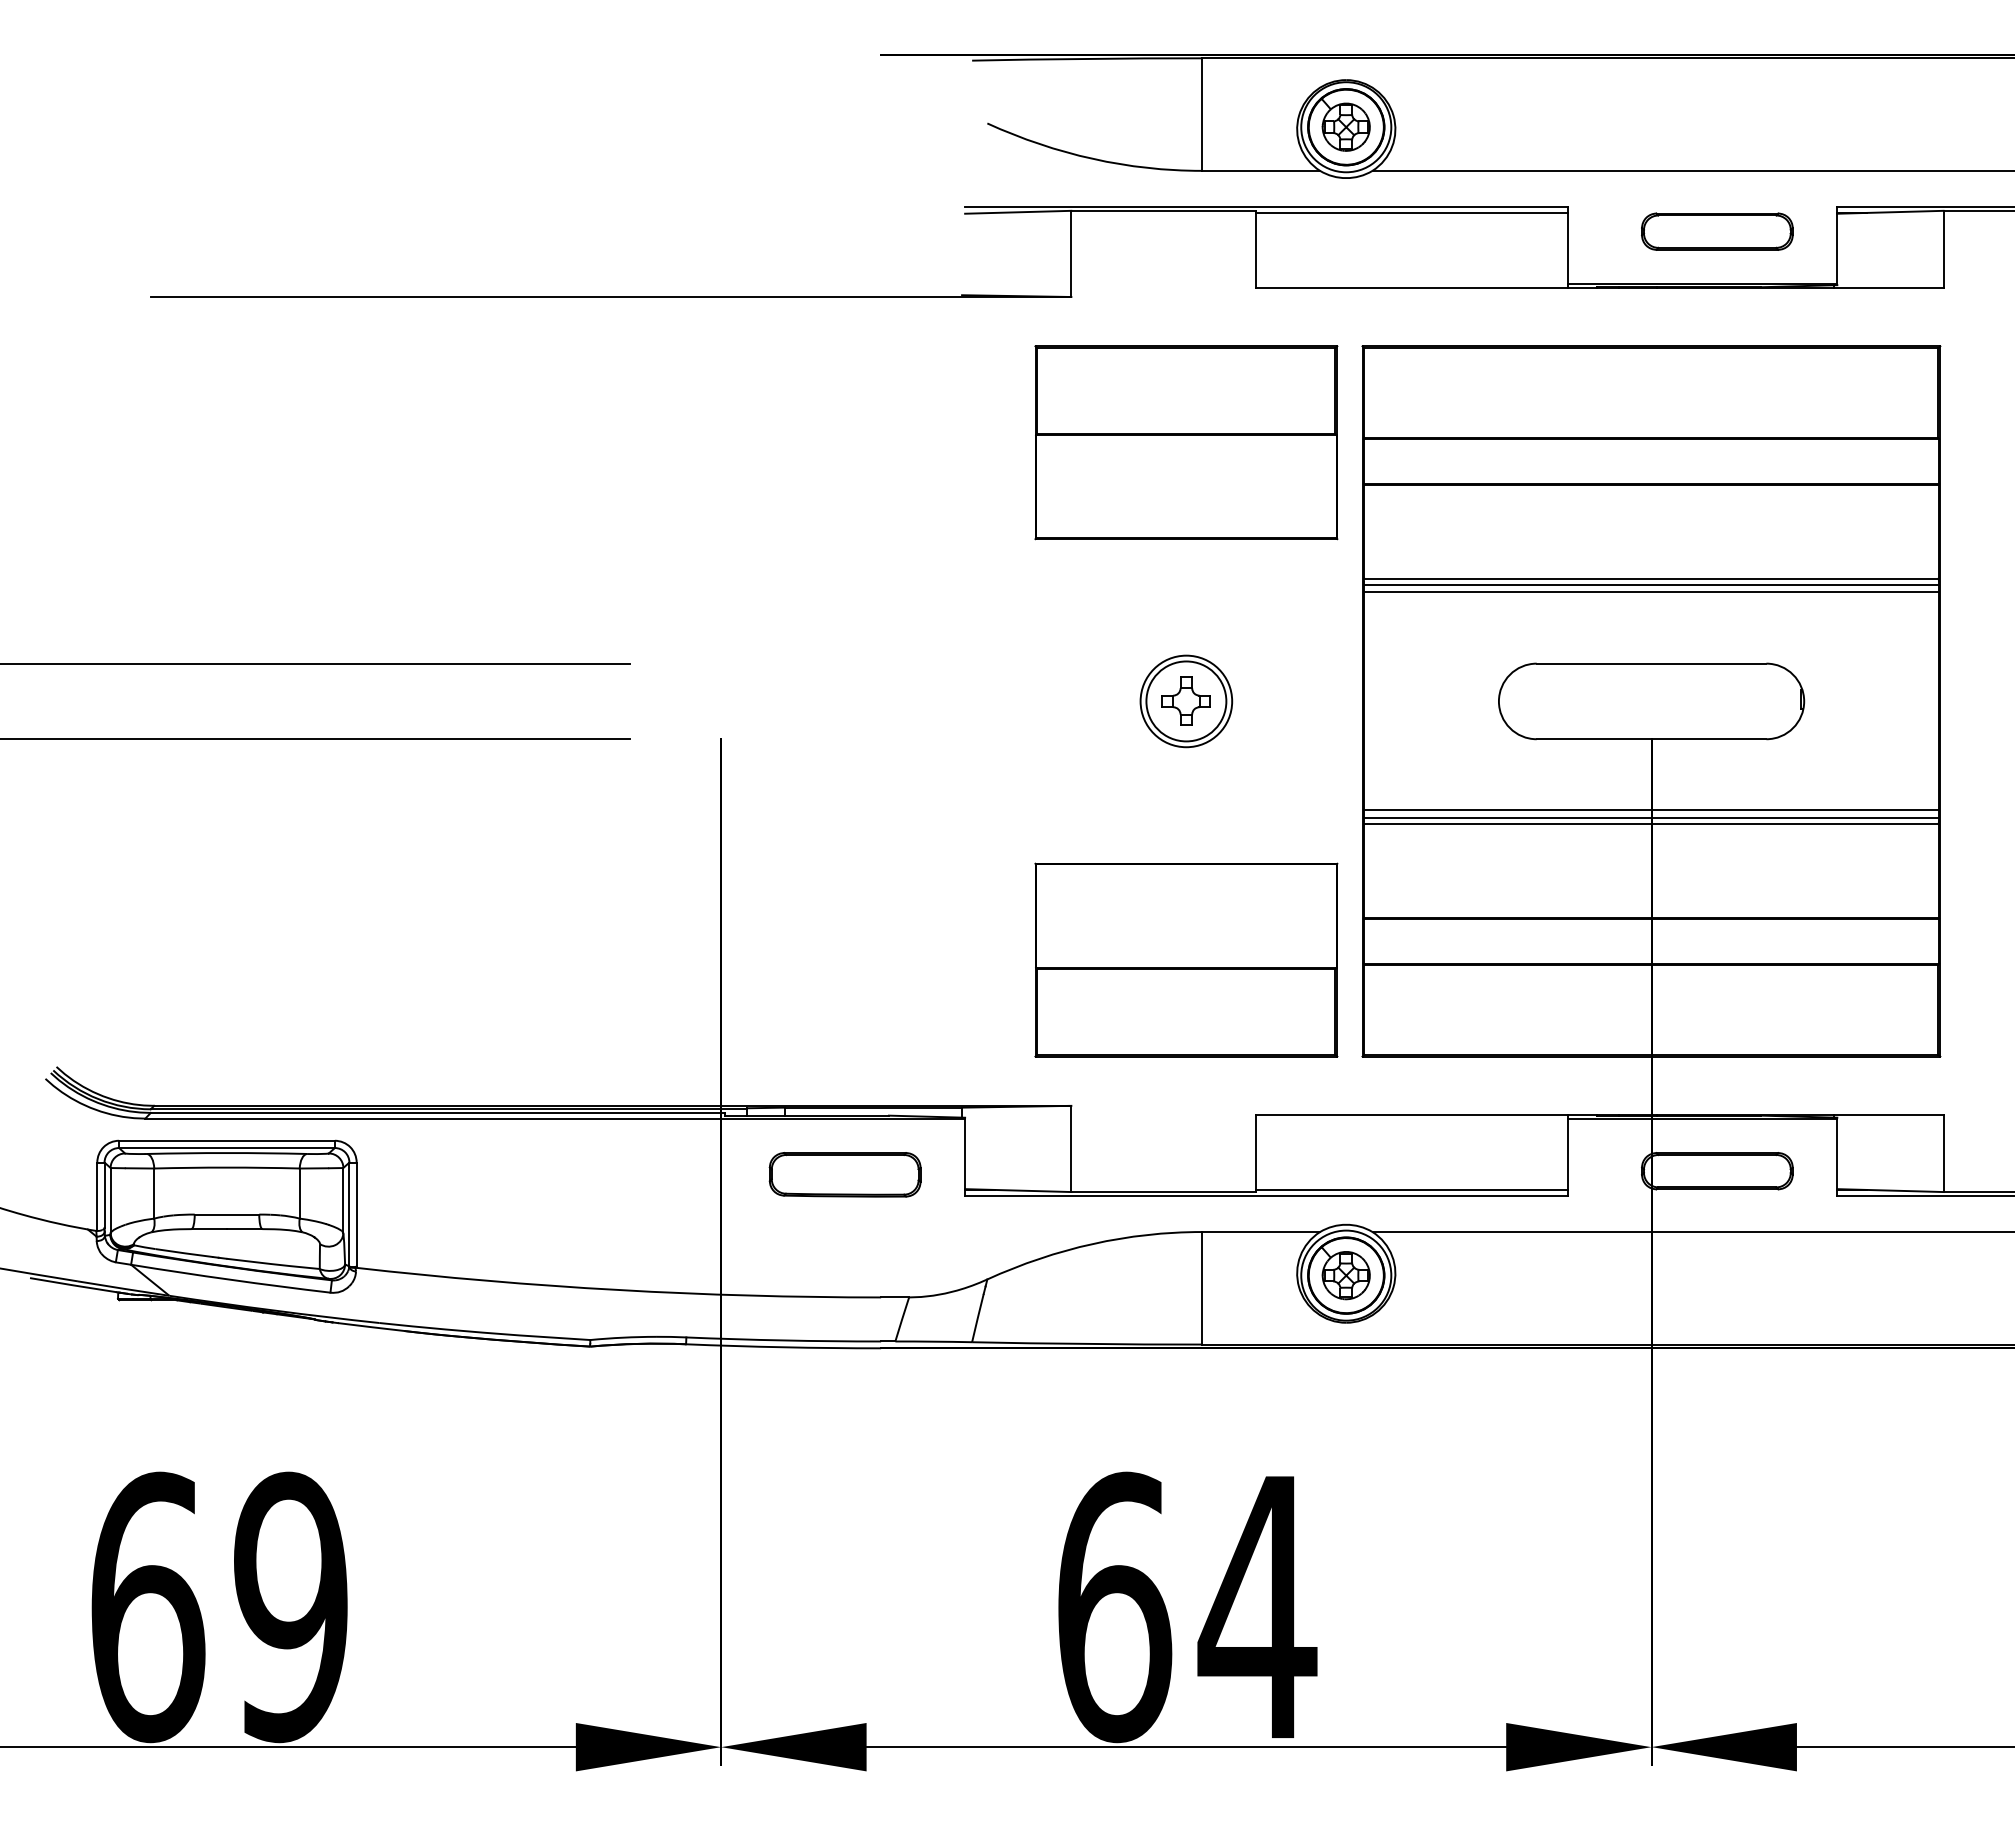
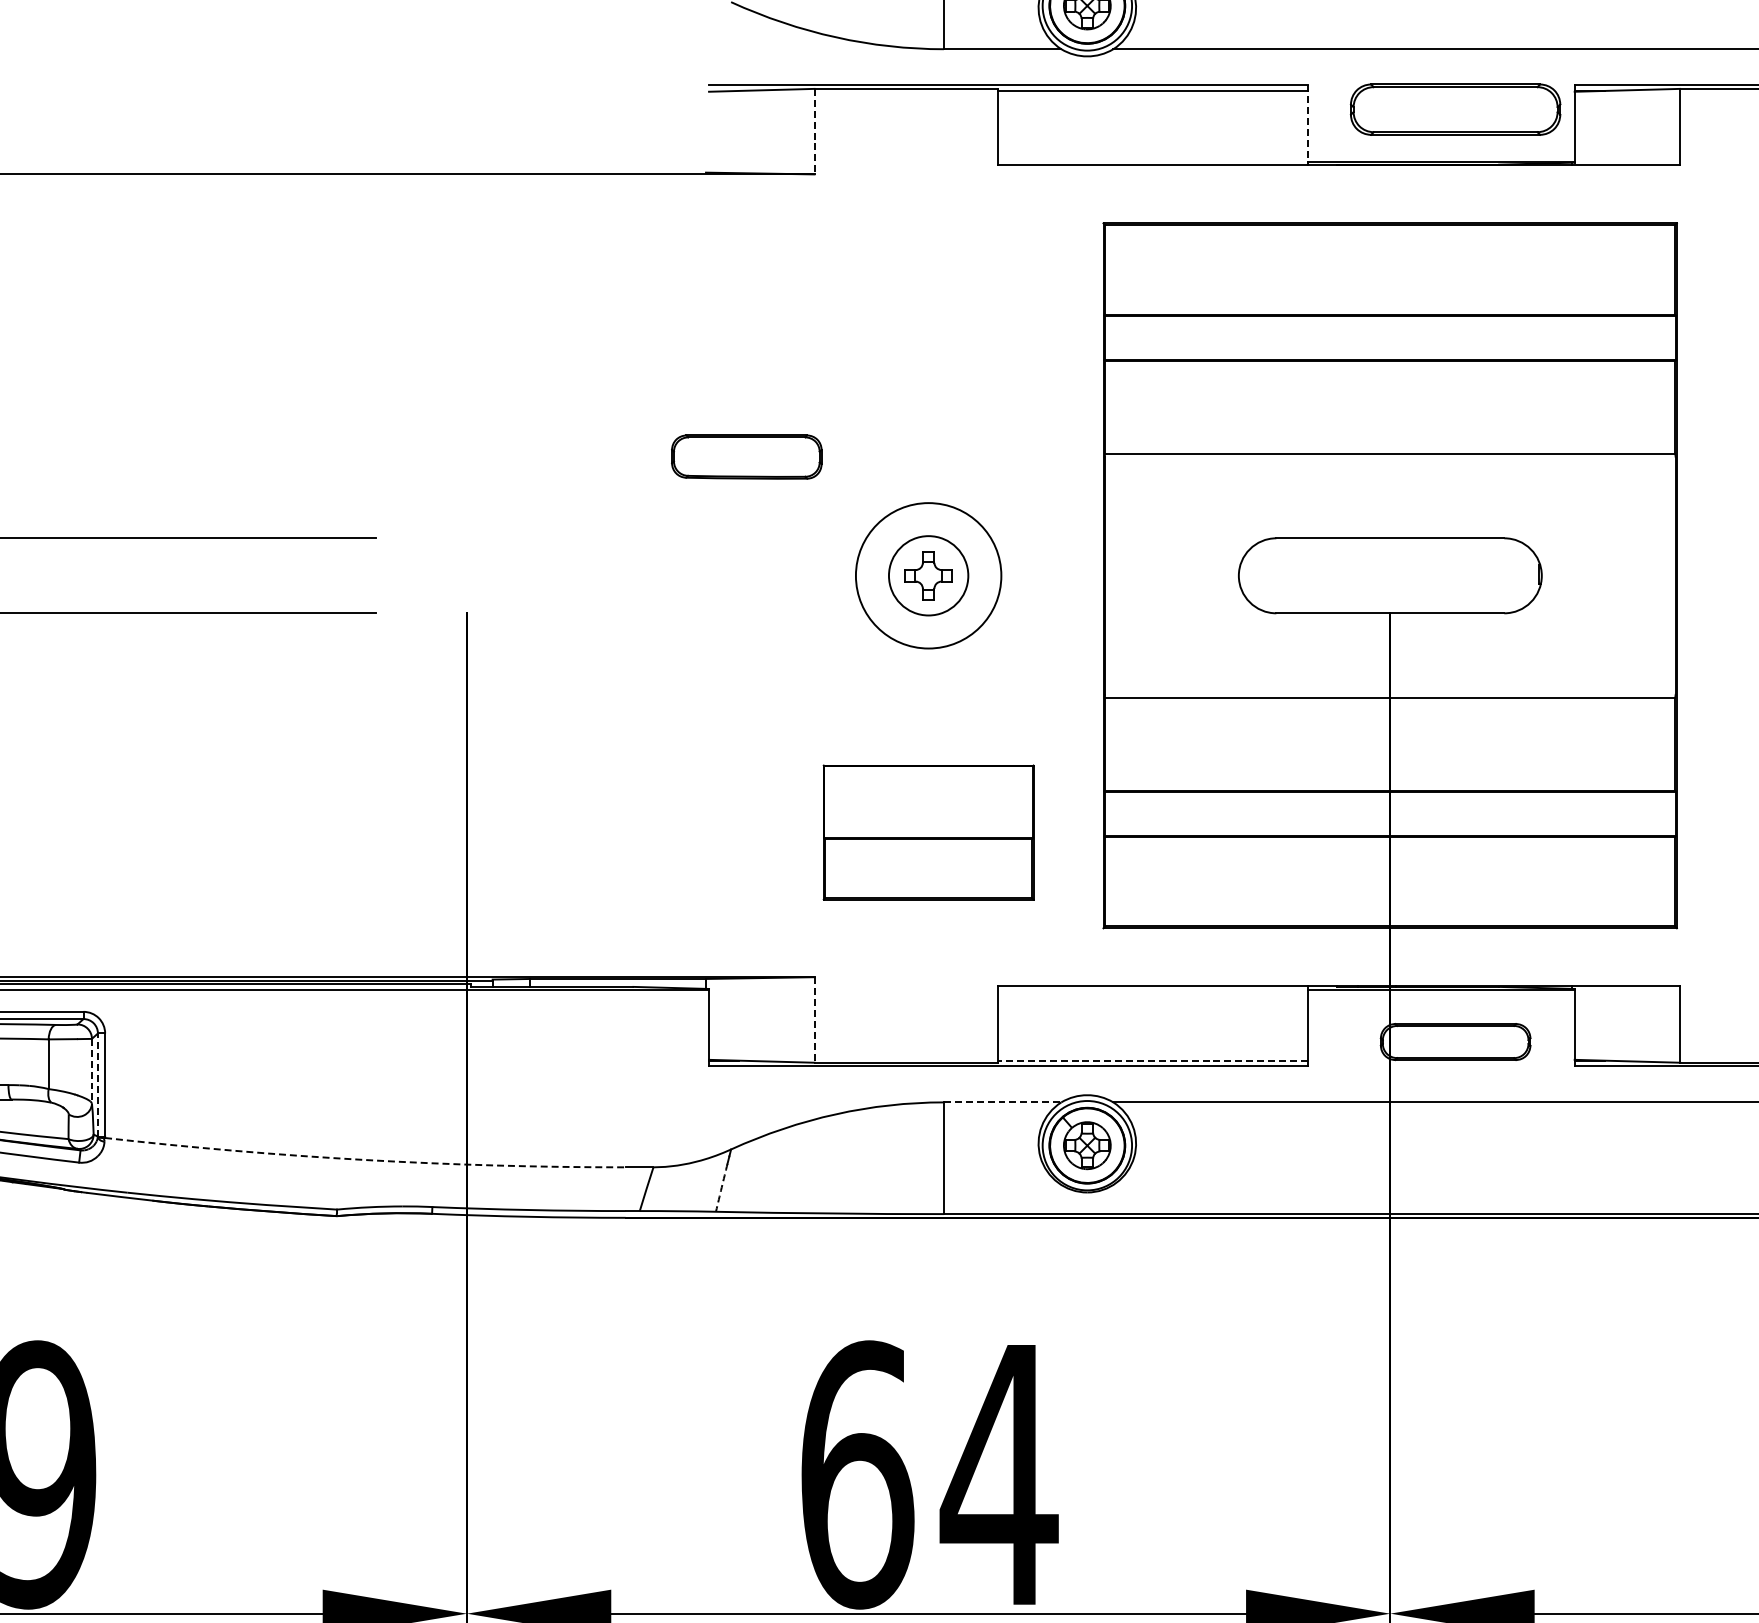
part: (1717, 231) -> (1455, 109), size x1.4
line: (1568, 245) -> (1307, 123), solid -> dashed
line: (1071, 254) -> (814, 132), solid -> dashed
part: (1186, 442) -> (928, 318), removed
line: (1651, 585) -> (1390, 460), removed
line: (1651, 592) -> (1390, 467), removed
circle: (1186, 701) -> (928, 575), size x1.6
line: (1651, 810) -> (1390, 684), removed
line: (1651, 817) -> (1390, 691), removed
part: (1186, 959) -> (928, 831), size x0.7
line: (1071, 1149) -> (814, 1020), solid -> dashed
part: (844, 1174) -> (746, 456), moved
line: (1411, 1189) -> (1152, 1060), solid -> dashed
line: (343, 1200) -> (92, 1071), solid -> dashed
line: (349, 1214) -> (98, 1085), solid -> dashed
line: (1261, 1232) -> (1003, 1102), solid -> dashed
arc: (618, 1290) -> (365, 1160), solid -> dashed
arc: (977, 1318) -> (721, 1188), solid -> dashed

